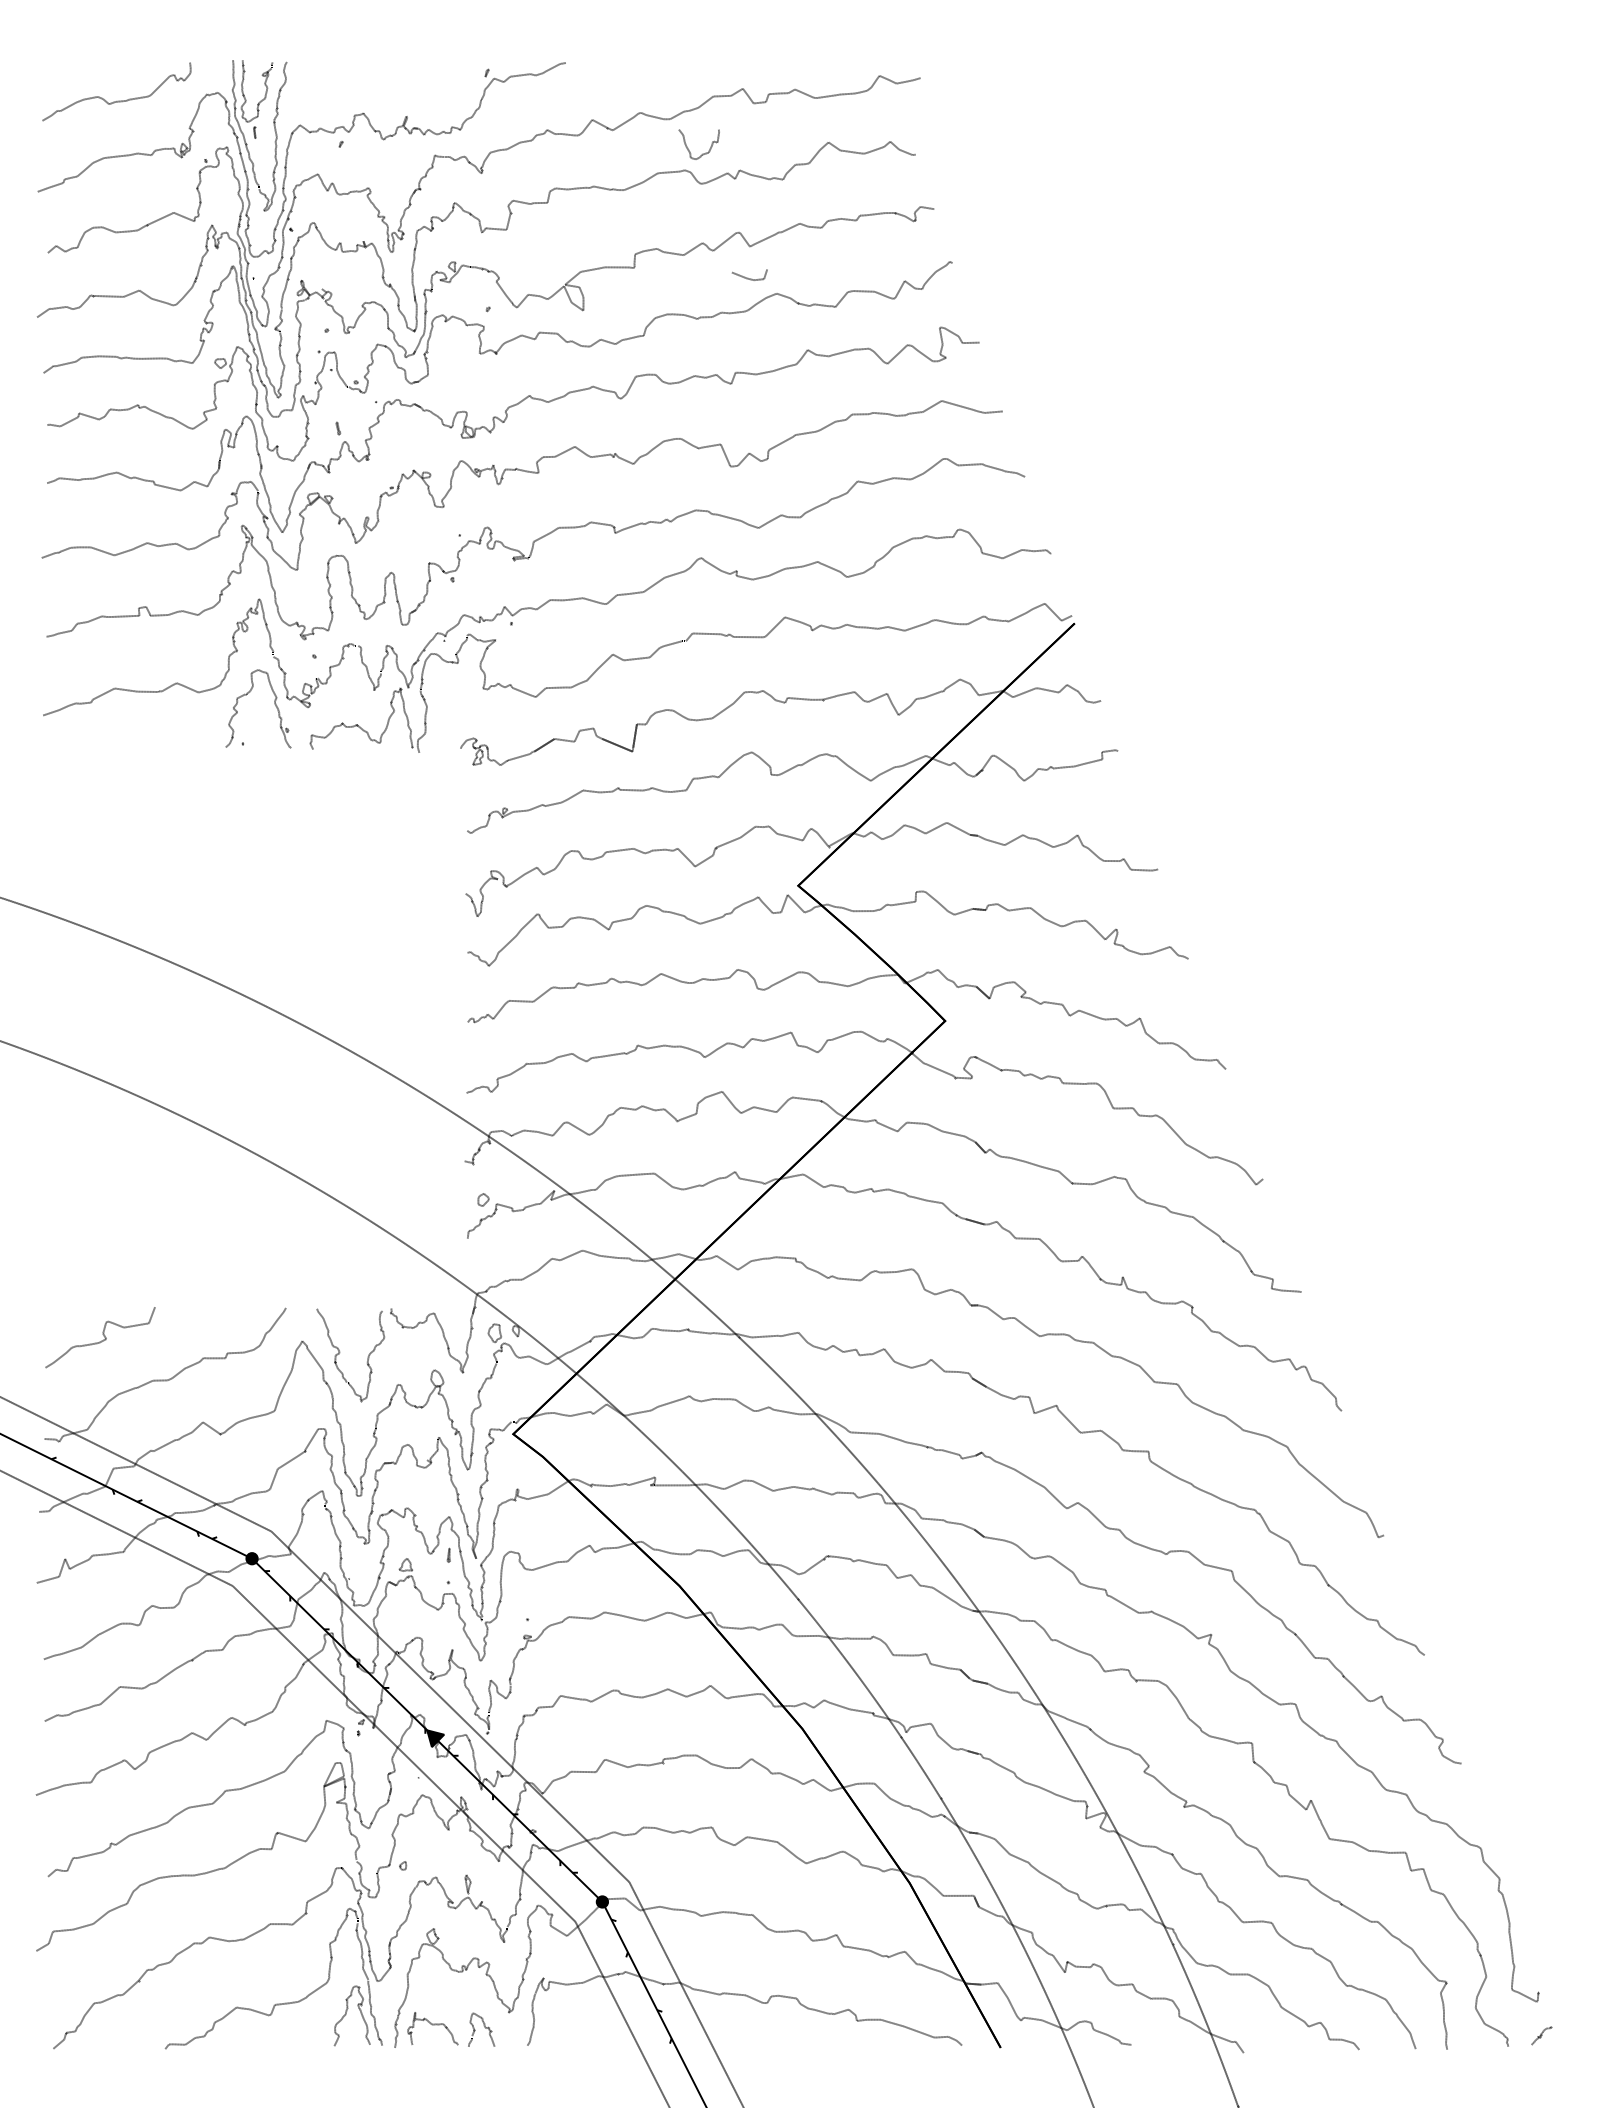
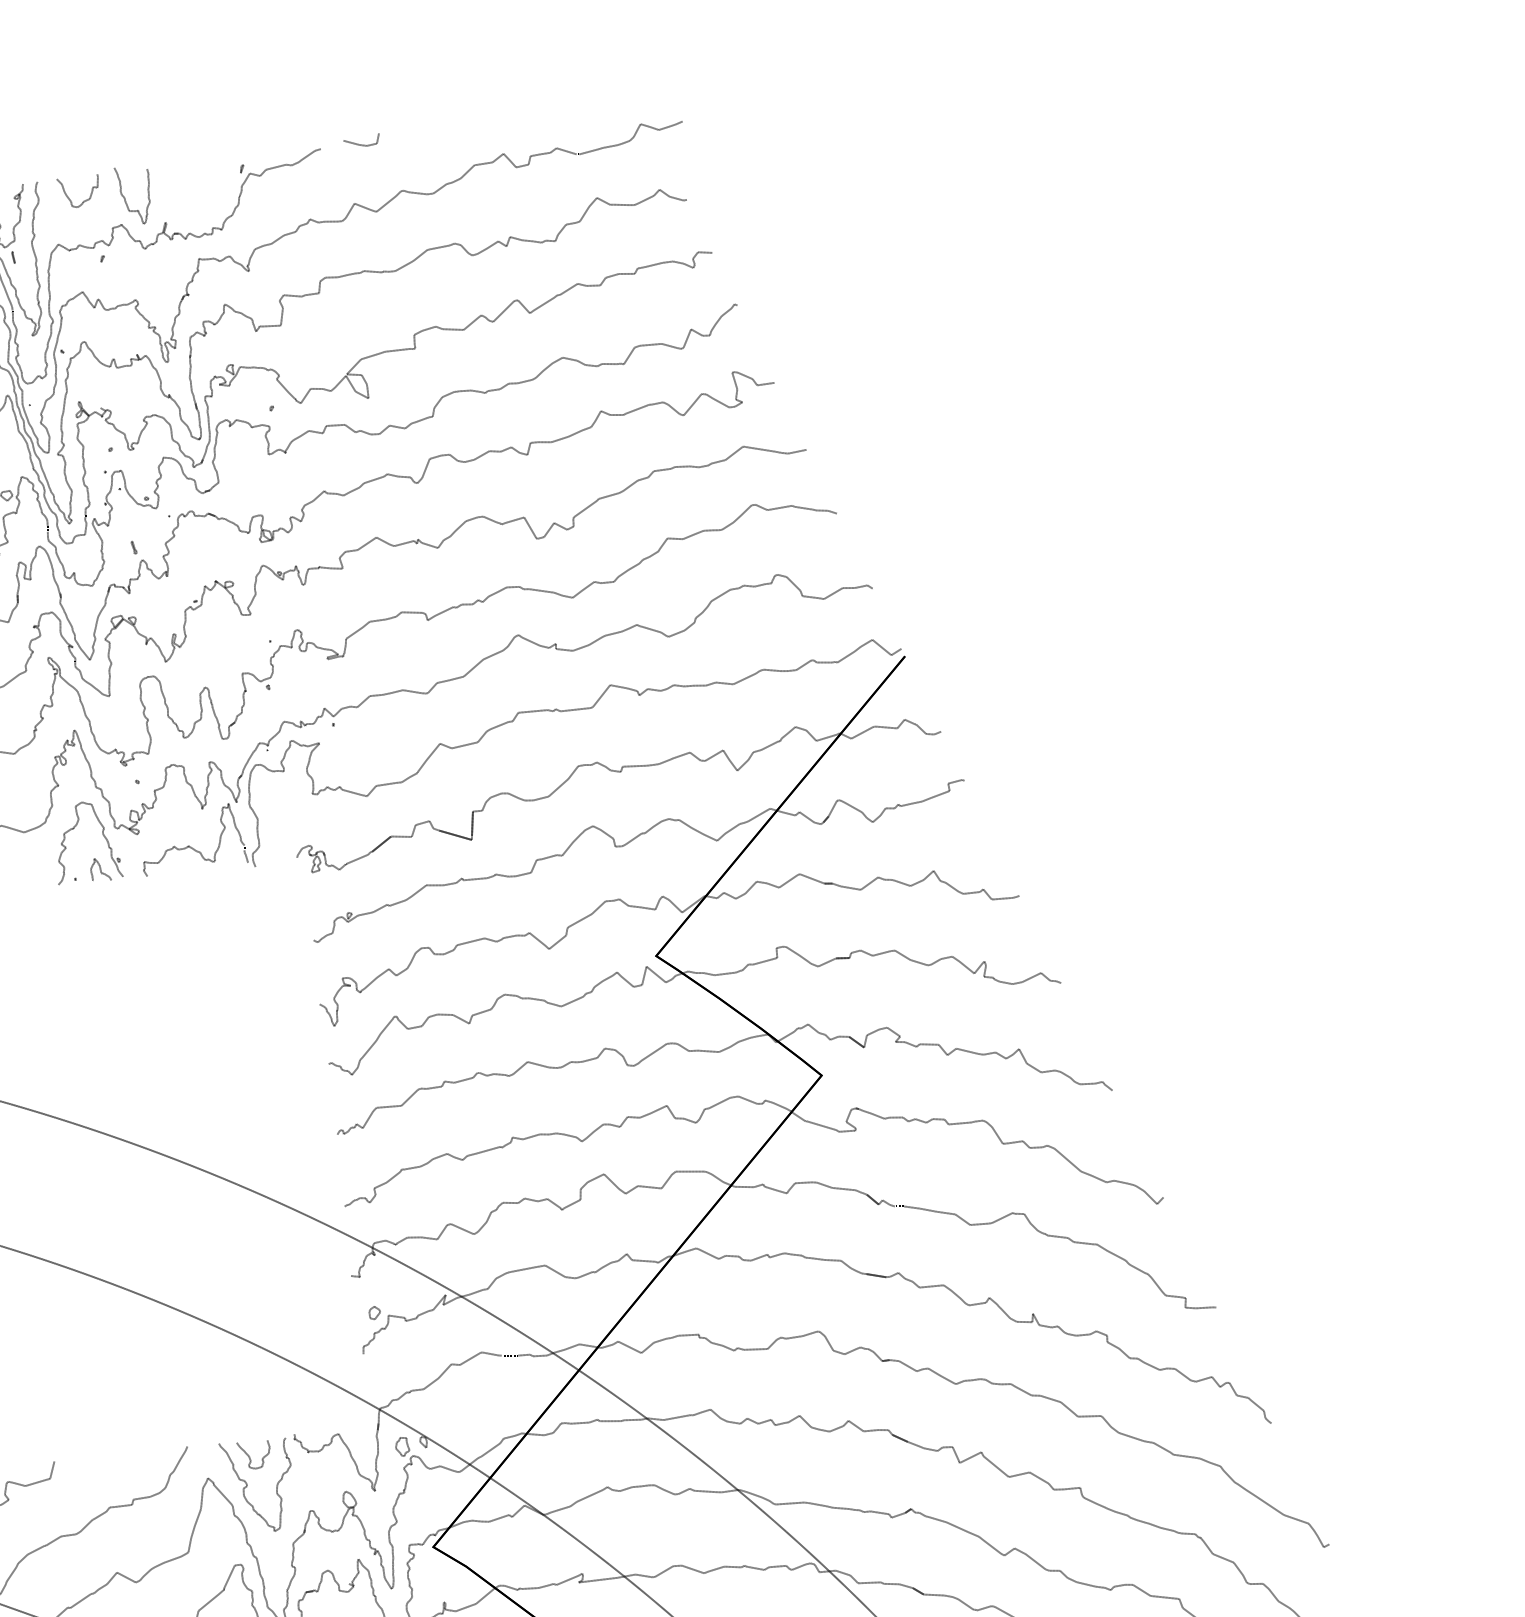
curve: (370, 87) -> (125, 197), added
curve: (702, 153) -> (83, 200), moved
line: (747, 277) -> (359, 143), moved
curve: (268, 737) -> (100, 869), added
curve: (345, 1324) -> (249, 1456), added

